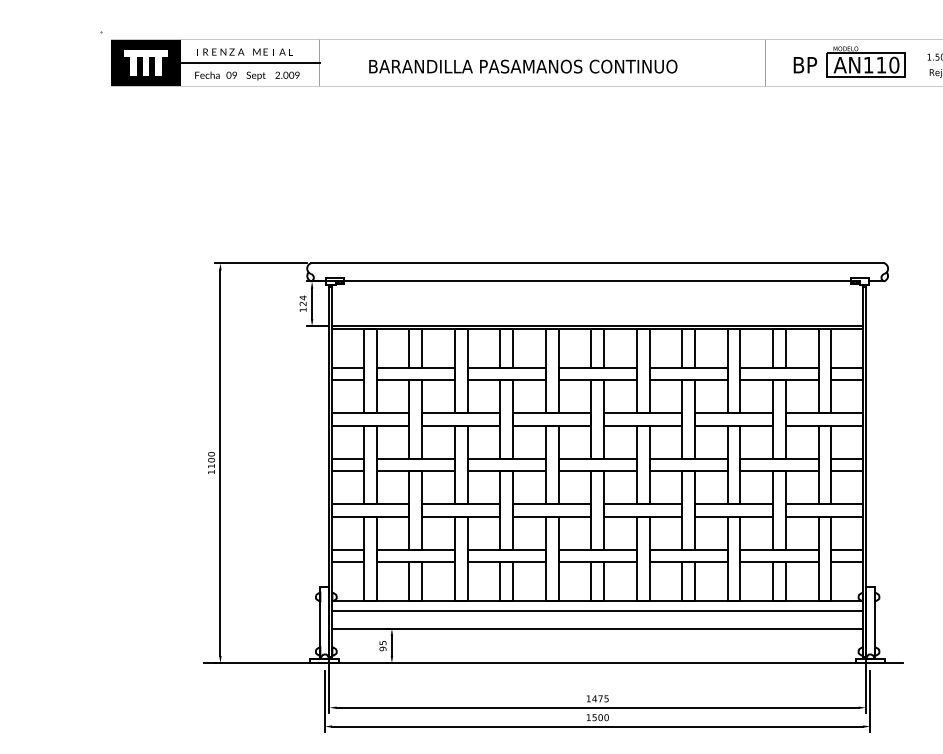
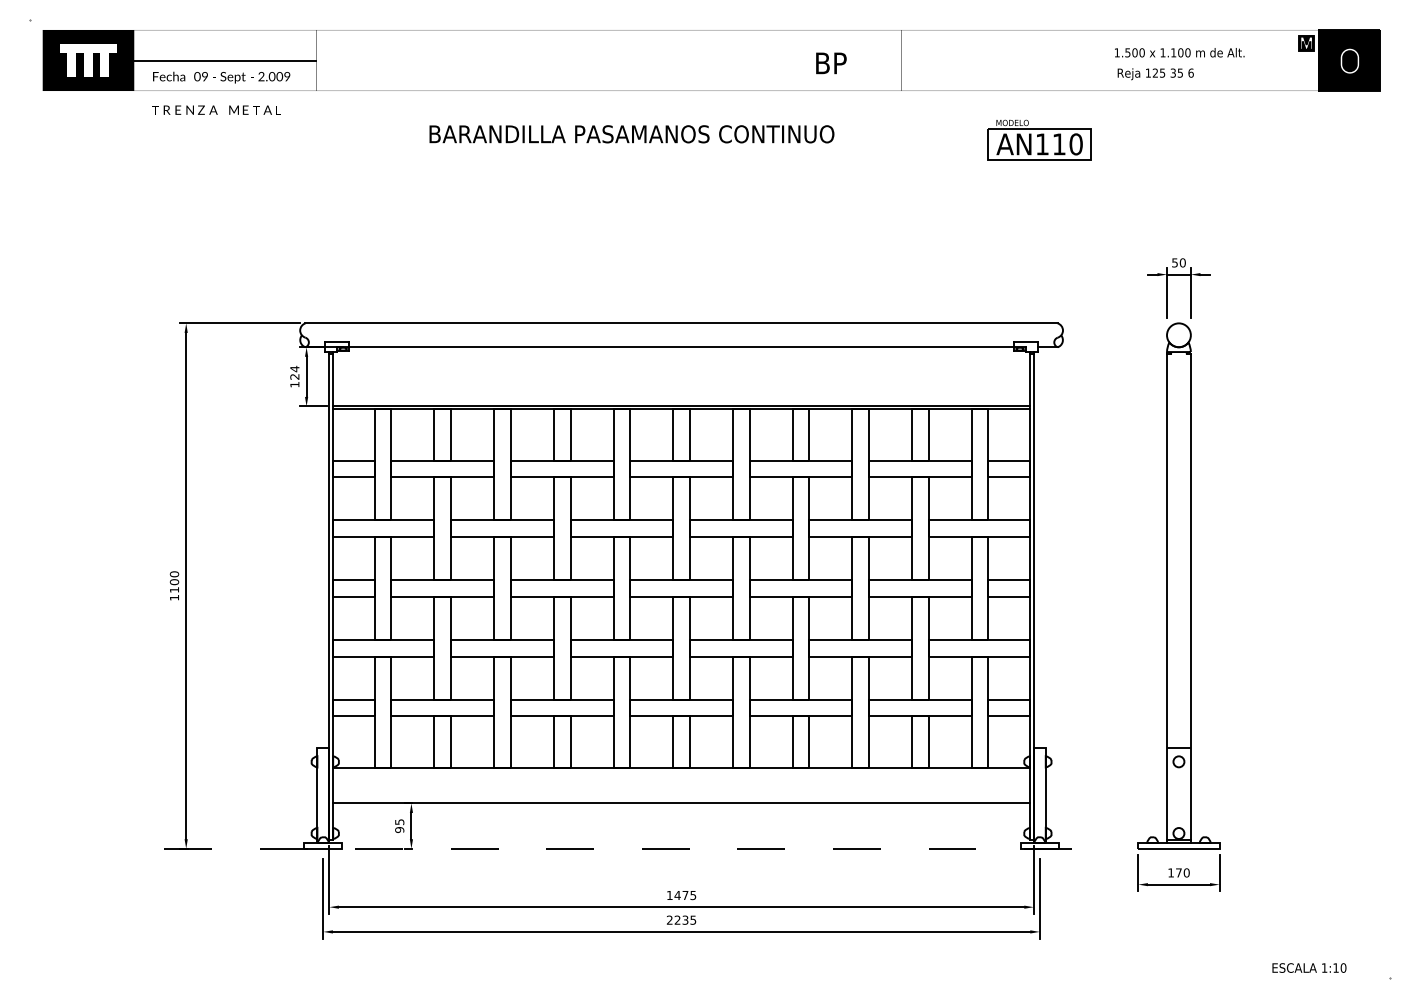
text: (243, 51) -> (216, 109), moved
part: (866, 61) -> (1039, 139), moved
text: (805, 65) -> (831, 63), moved
text: (522, 66) -> (631, 134), moved
line: (597, 610) -> (681, 779), removed
line: (554, 663) -> (624, 848), solid -> dashed
text: (597, 717) -> (681, 919), 1500 -> 2235

